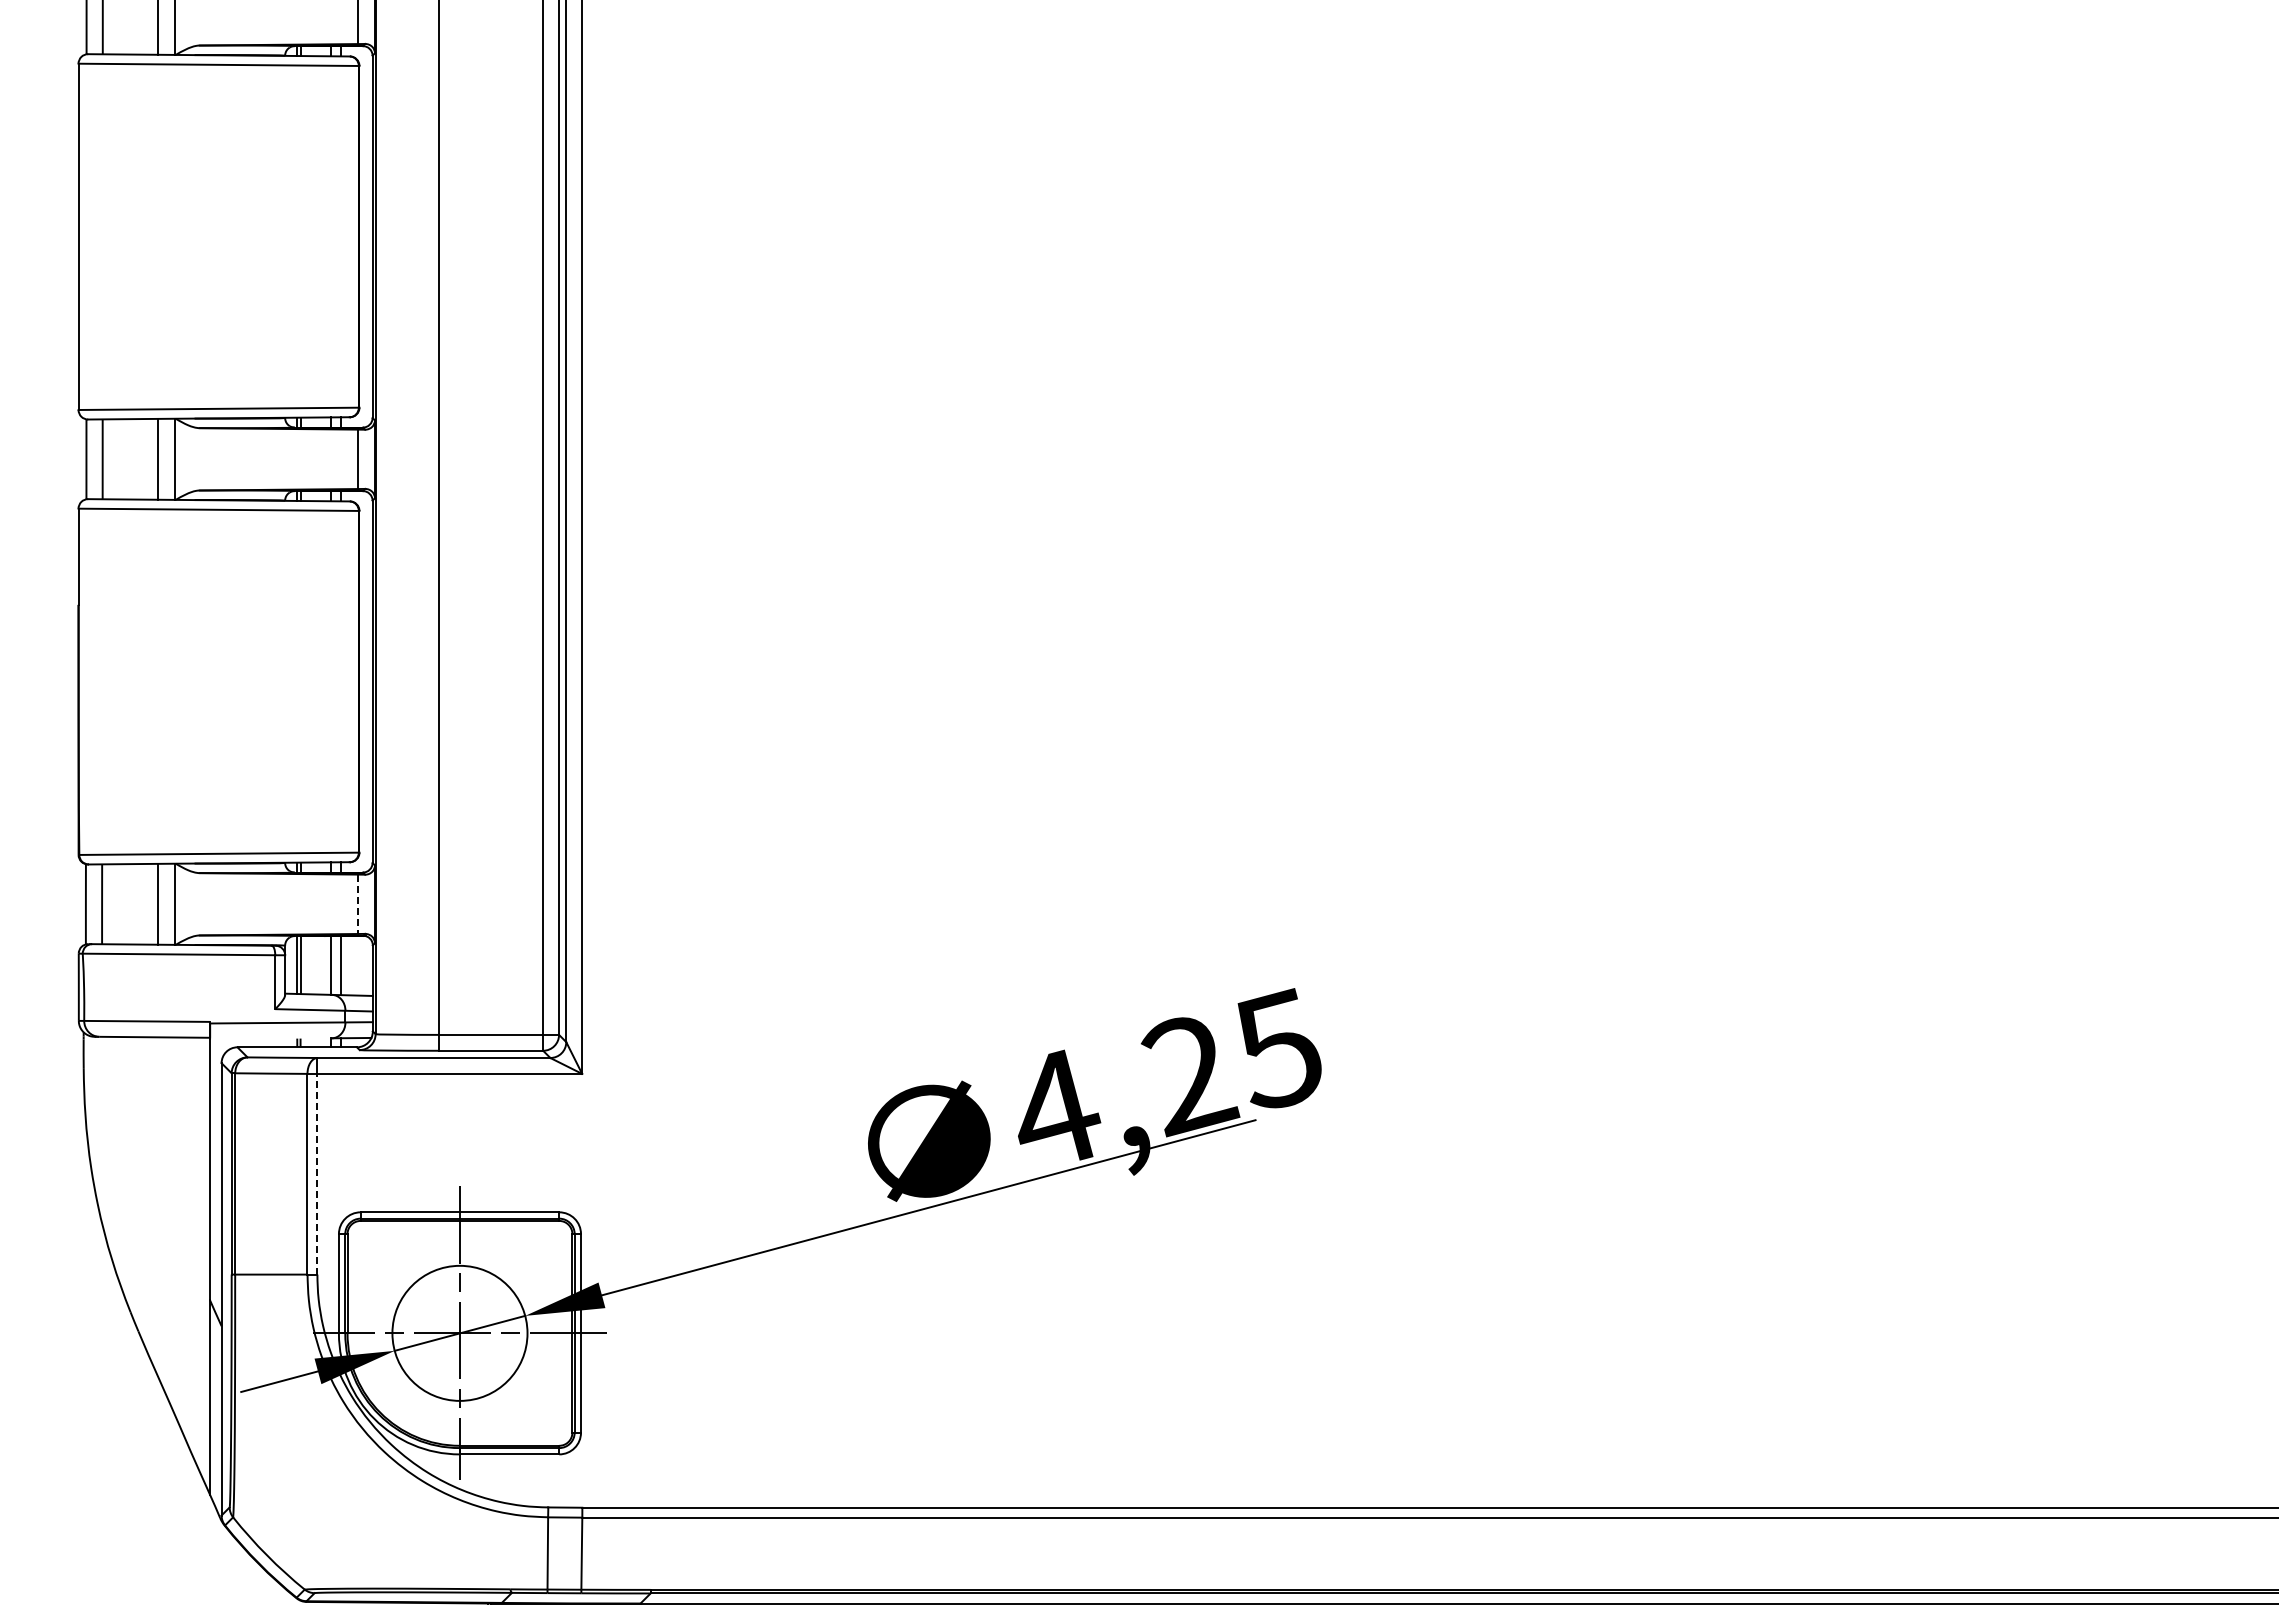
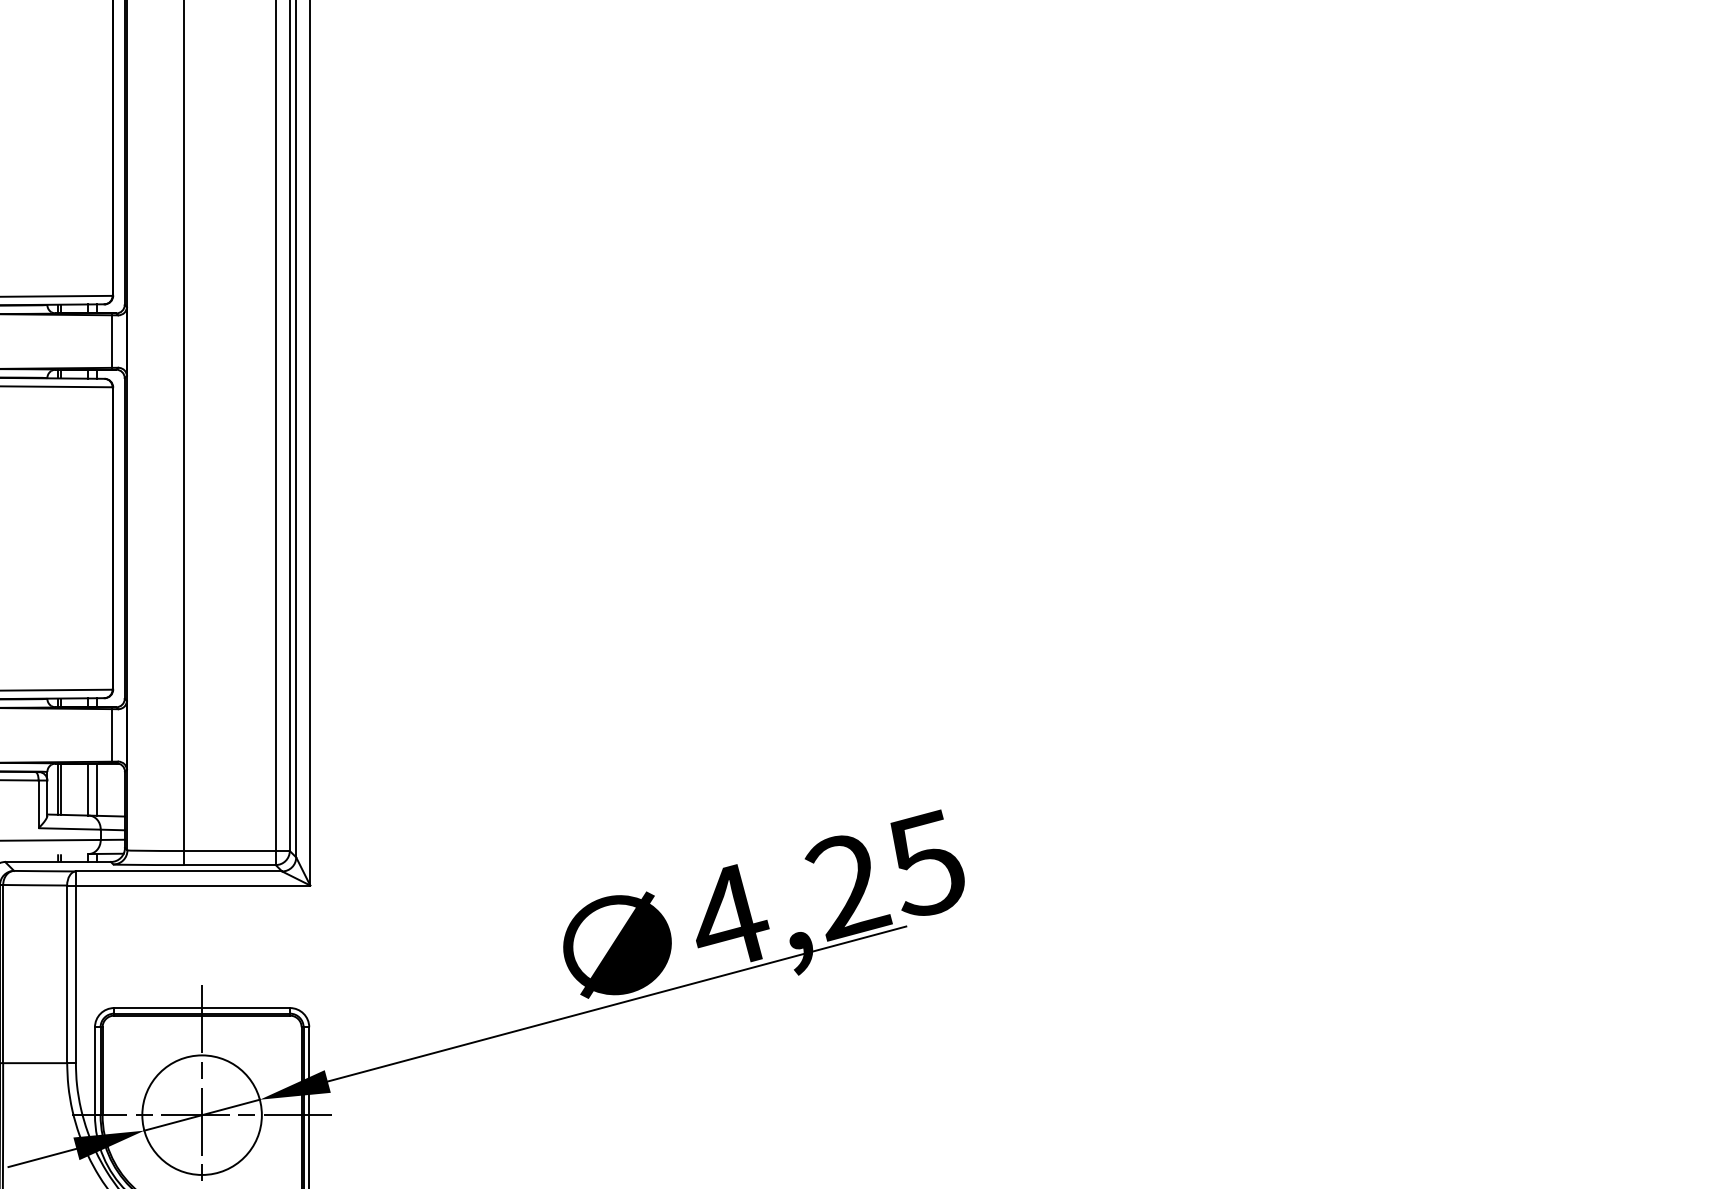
line: (357, 904) -> (111, 735), dashed -> solid
line: (317, 1173) -> (76, 973), dashed -> solid

